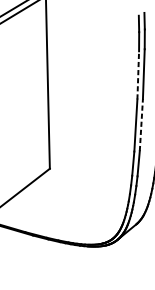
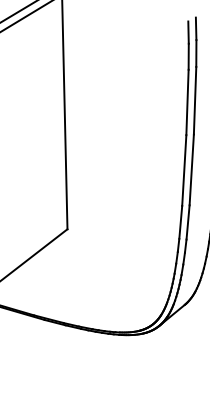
line: (138, 75) -> (187, 102), dashed -> solid
line: (141, 124) -> (191, 169), dashed -> solid

